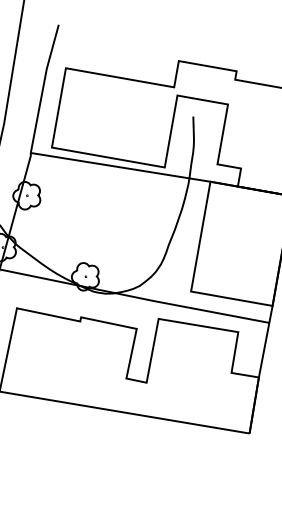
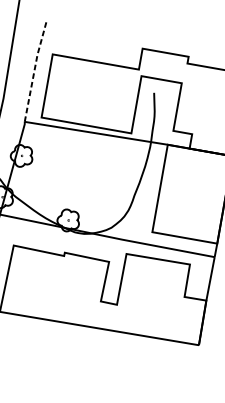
line: (43, 87) -> (34, 69), solid -> dashed

